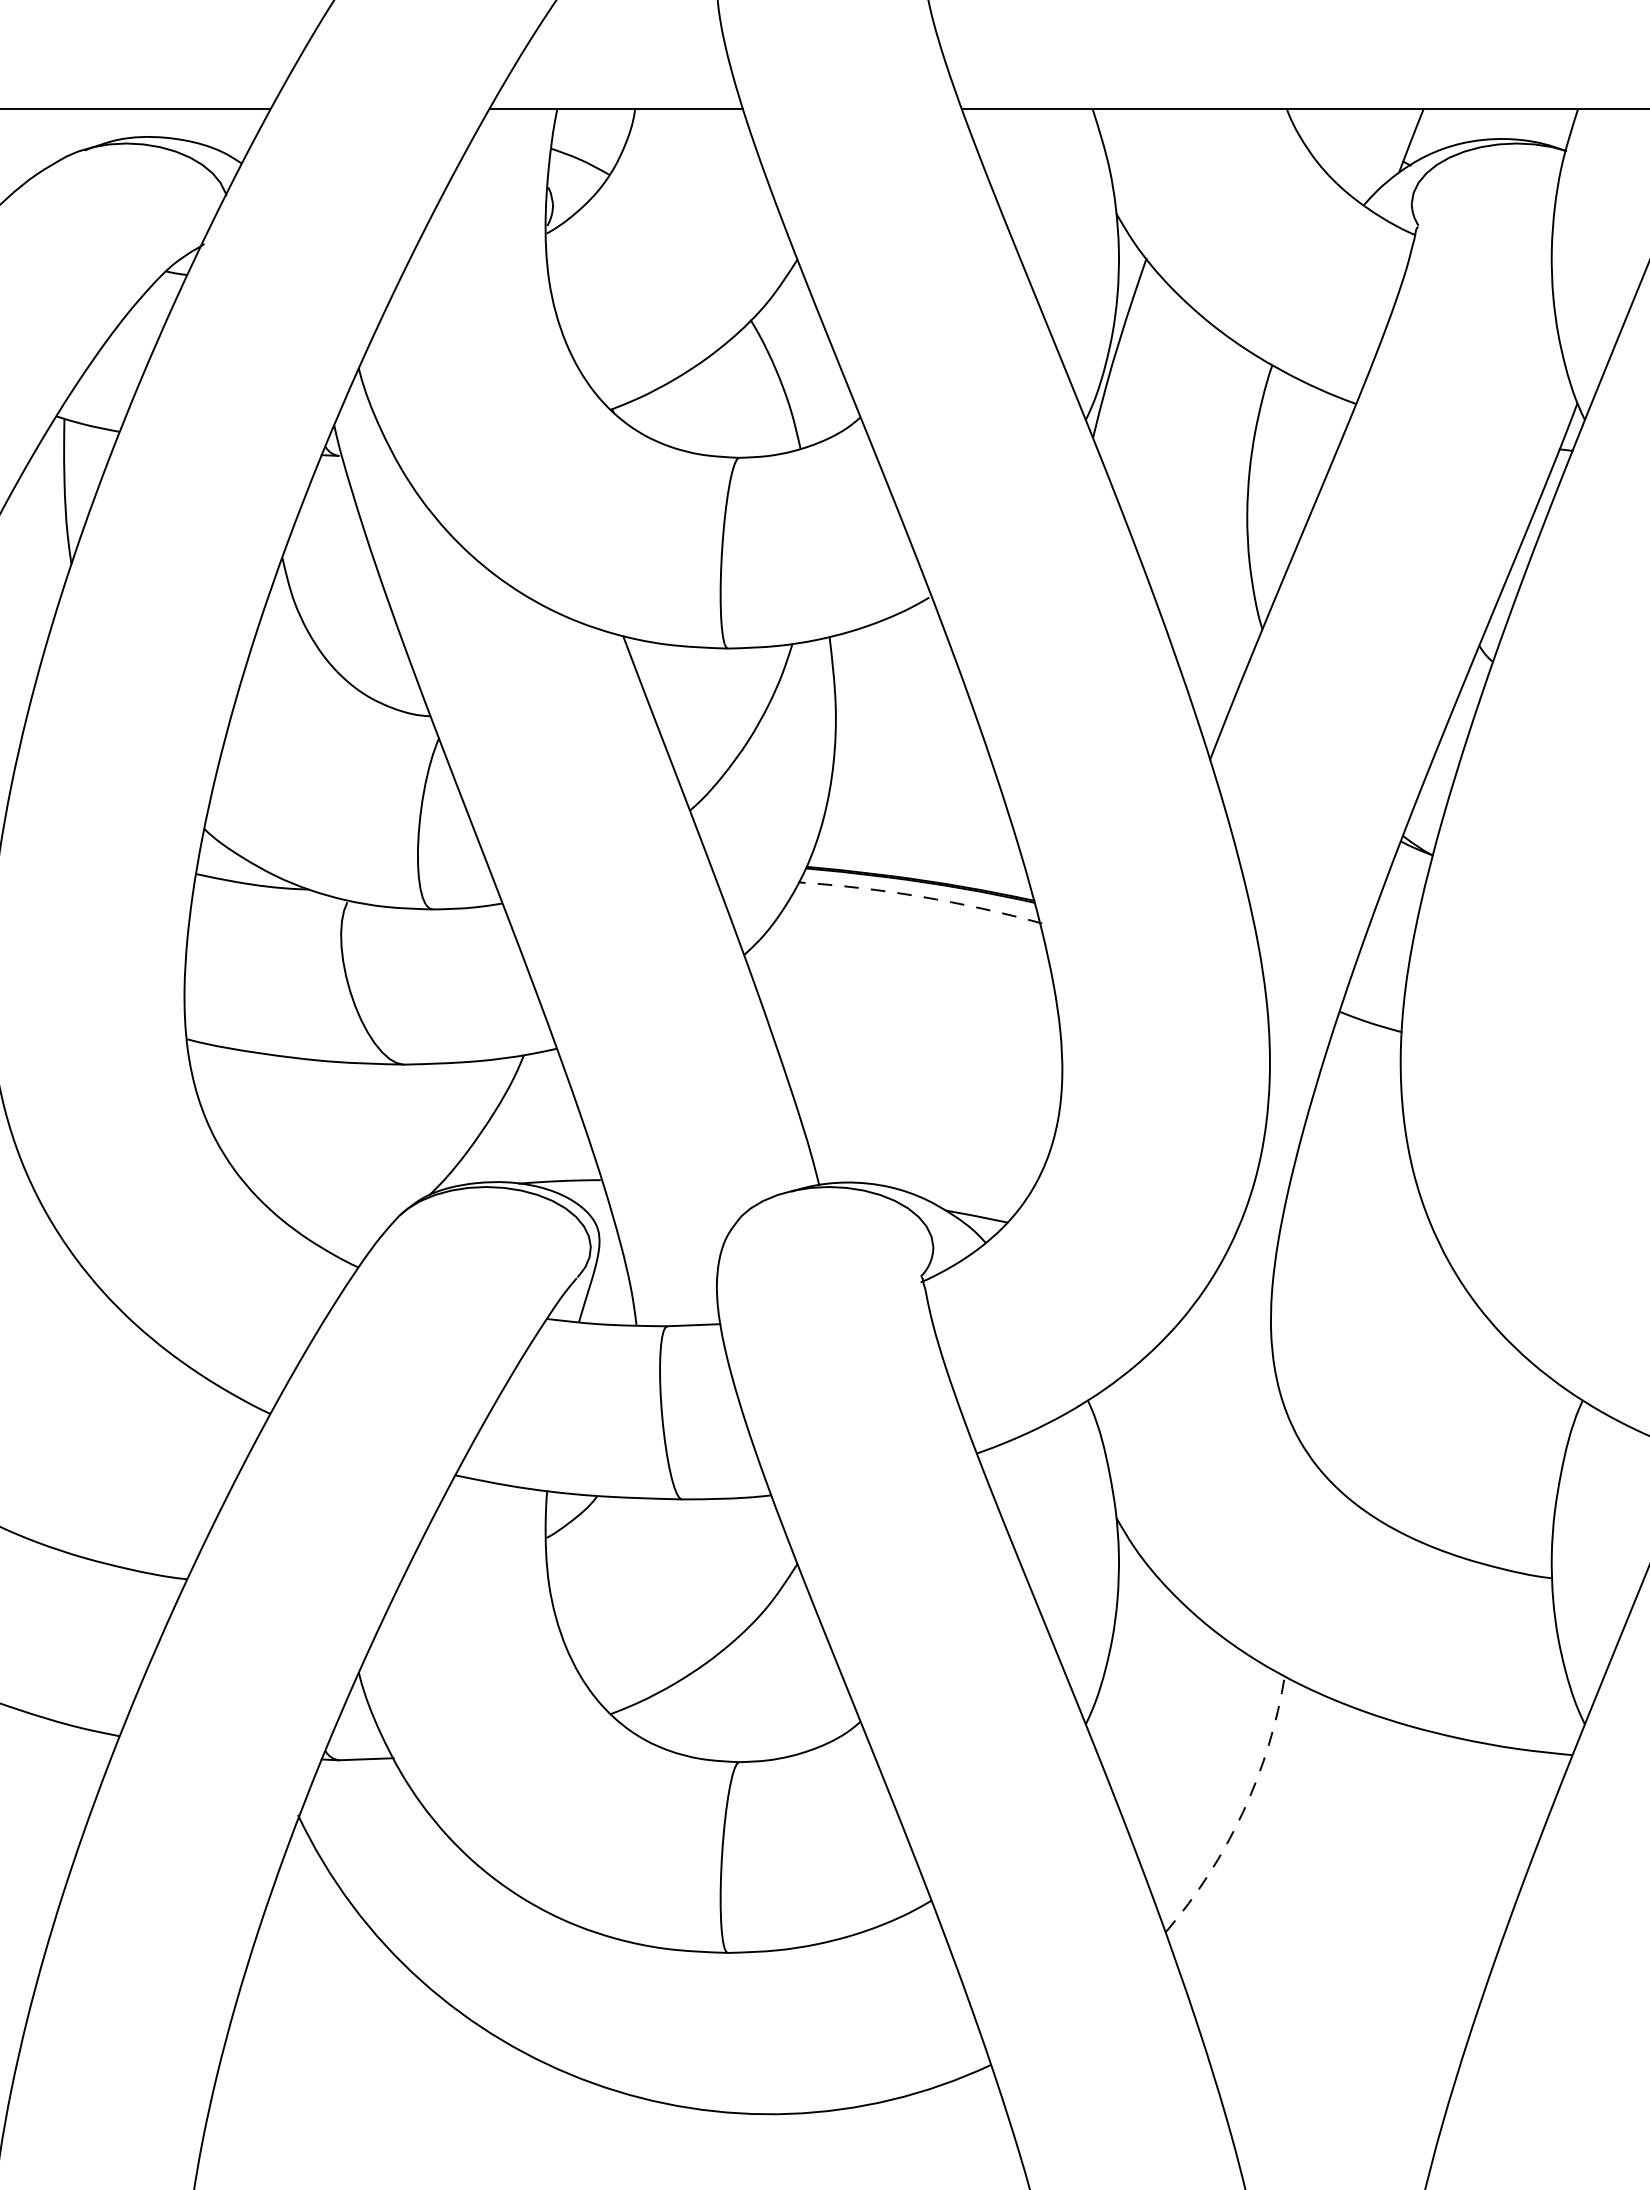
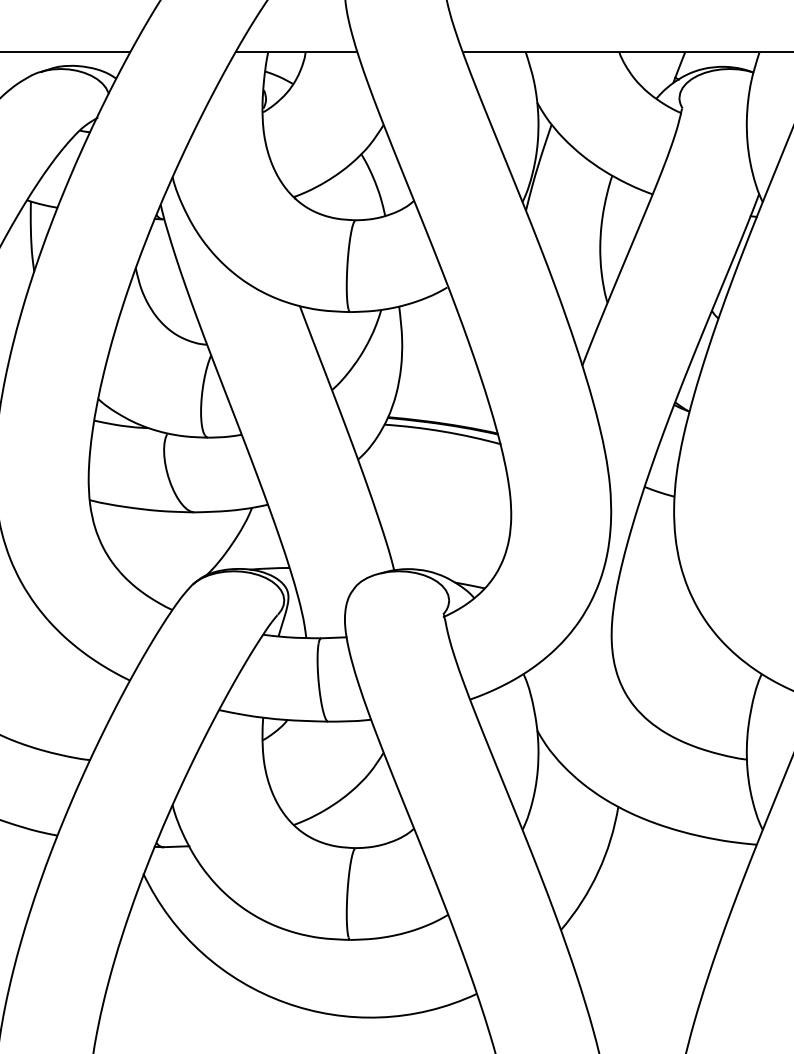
arc: (921, 896) -> (443, 431), dashed -> solid
arc: (1243, 1810) -> (598, 871), dashed -> solid

